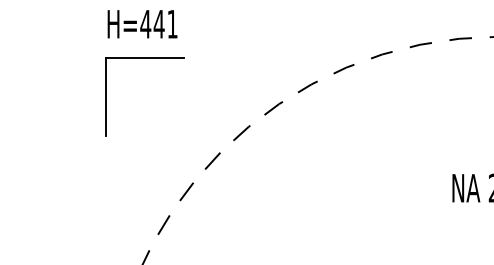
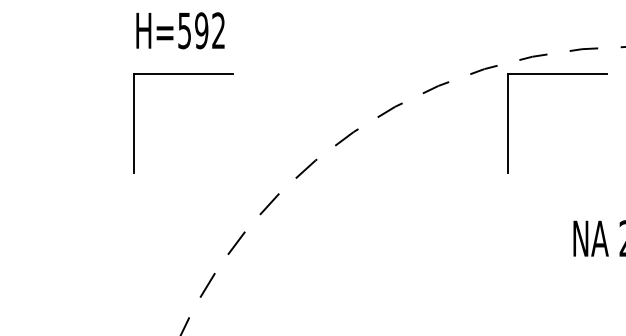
text: (158, 24) -> (200, 30), H=441 -> H=592
part: (439, 58) -> (557, 74), added

